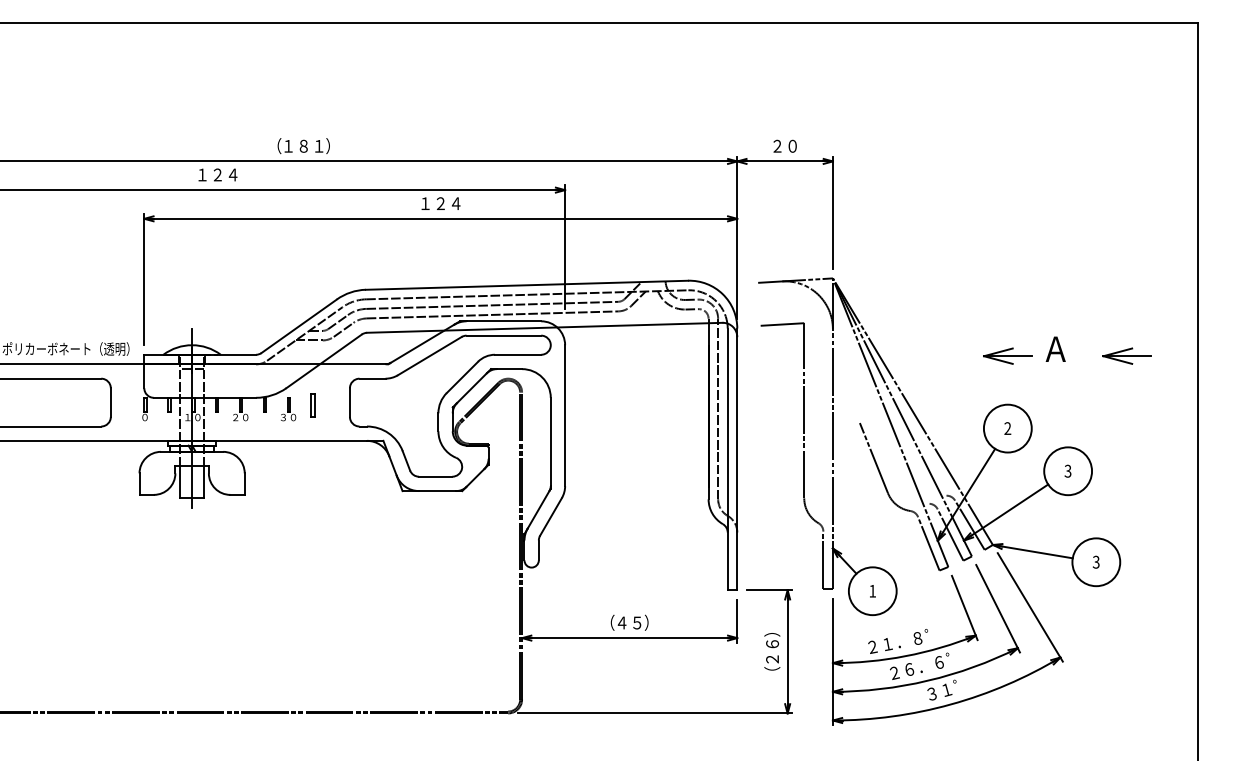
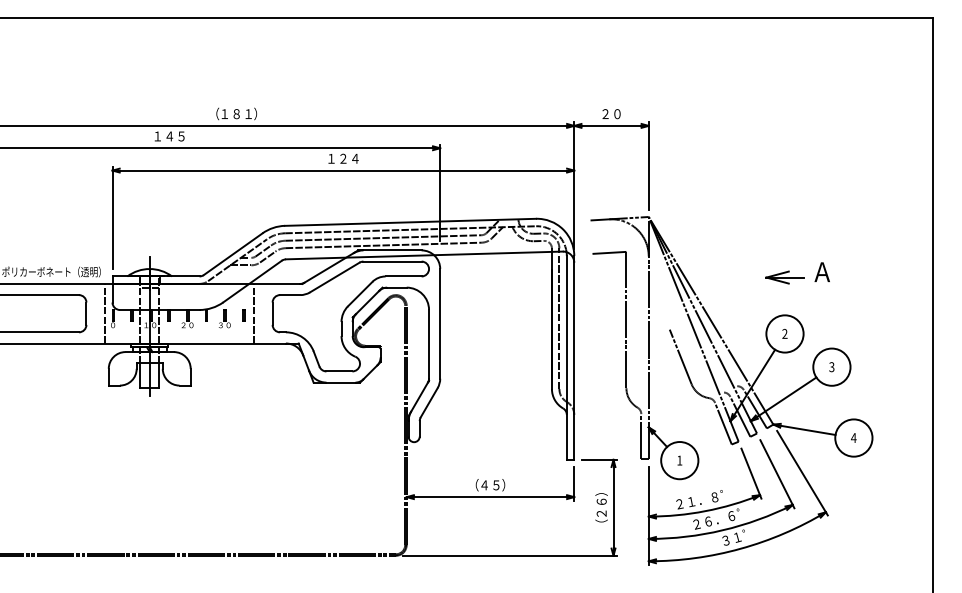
text: (225, 175) -> (175, 136), １２４ -> １４５
part: (1126, 356) -> (877, 277), removed
line: (135, 402) -> (105, 313), added
line: (326, 402) -> (254, 313), added
part: (312, 404) -> (243, 315), size x0.62
text: (1095, 562) -> (853, 438), 3 -> 4

